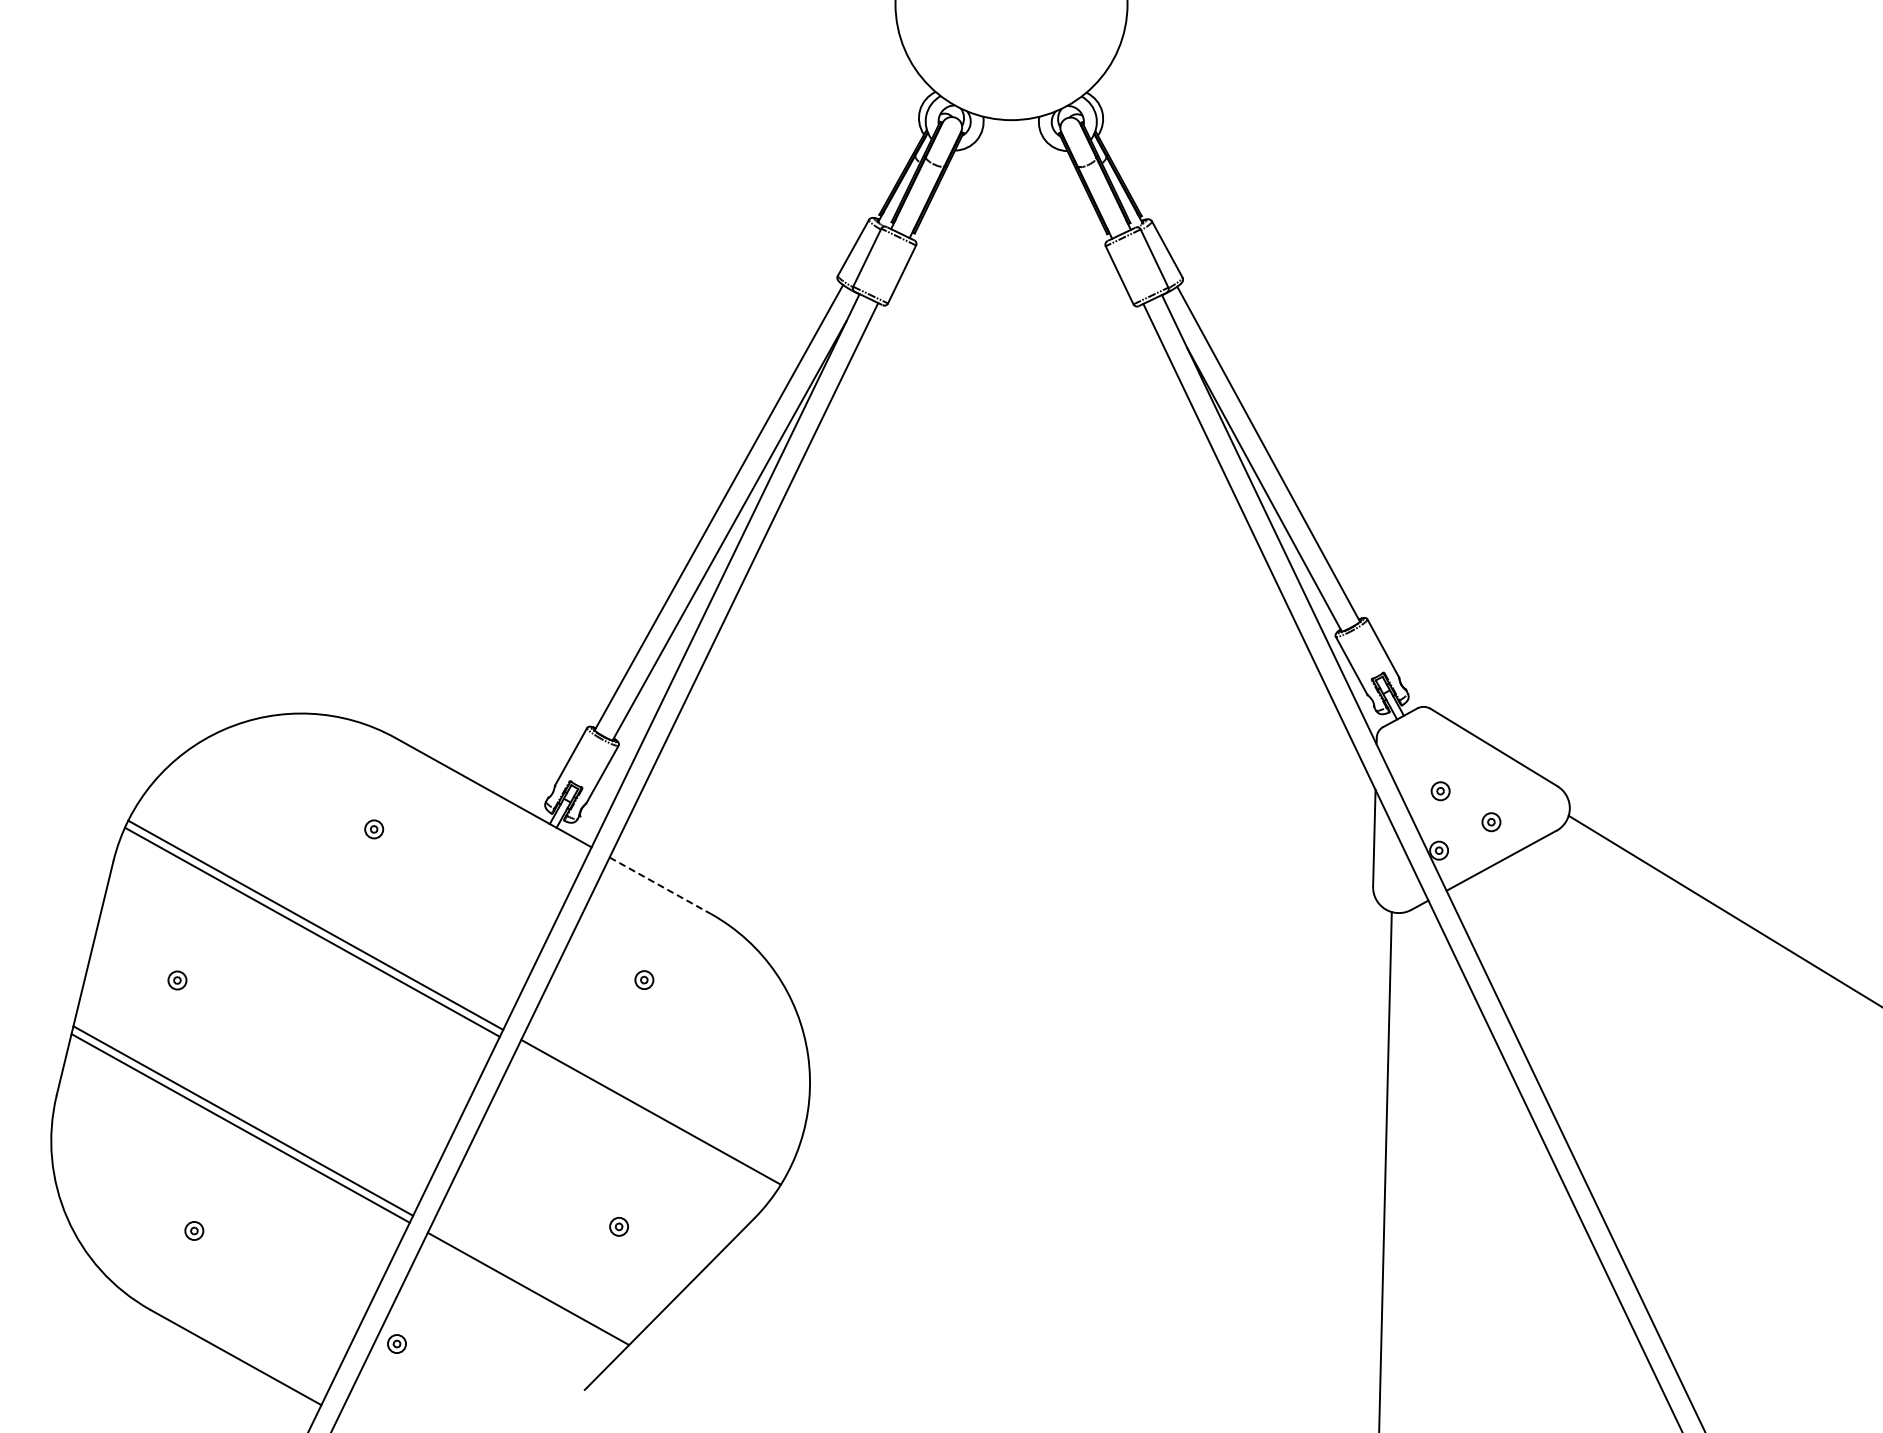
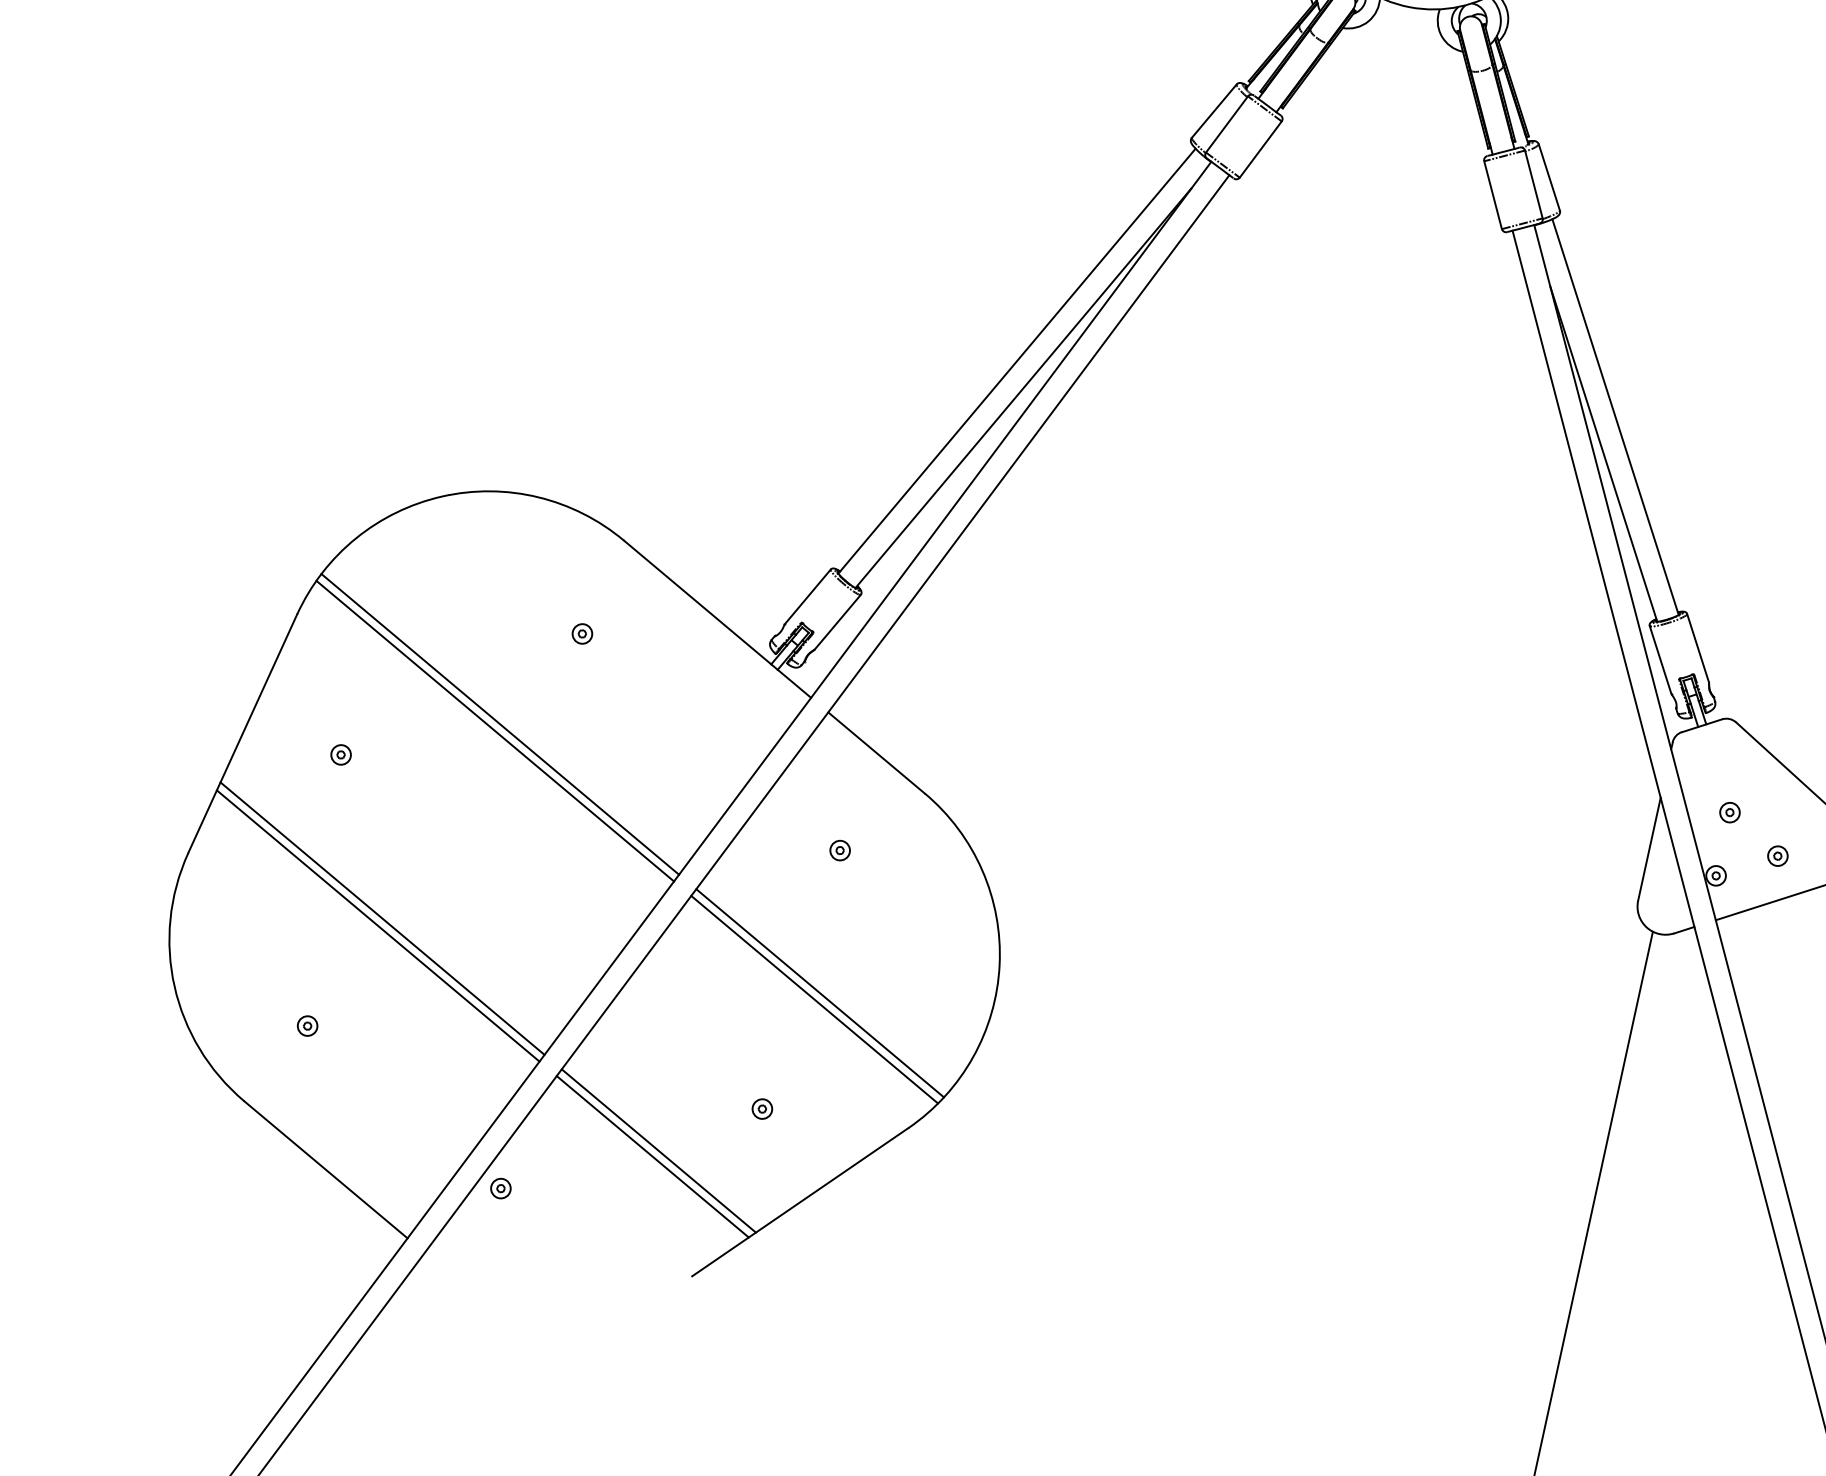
line: (660, 885) -> (876, 752), dashed -> solid
line: (646, 1118) -> (813, 998), added
line: (532, 1282) -> (658, 1150), added

